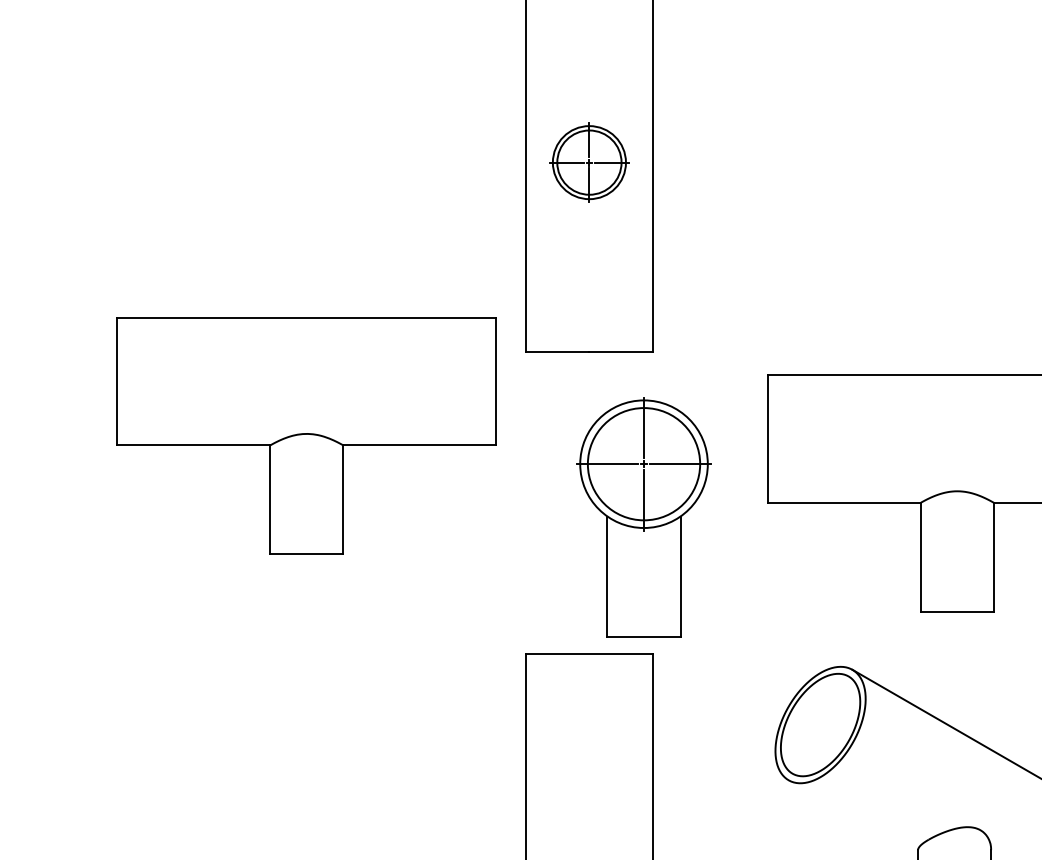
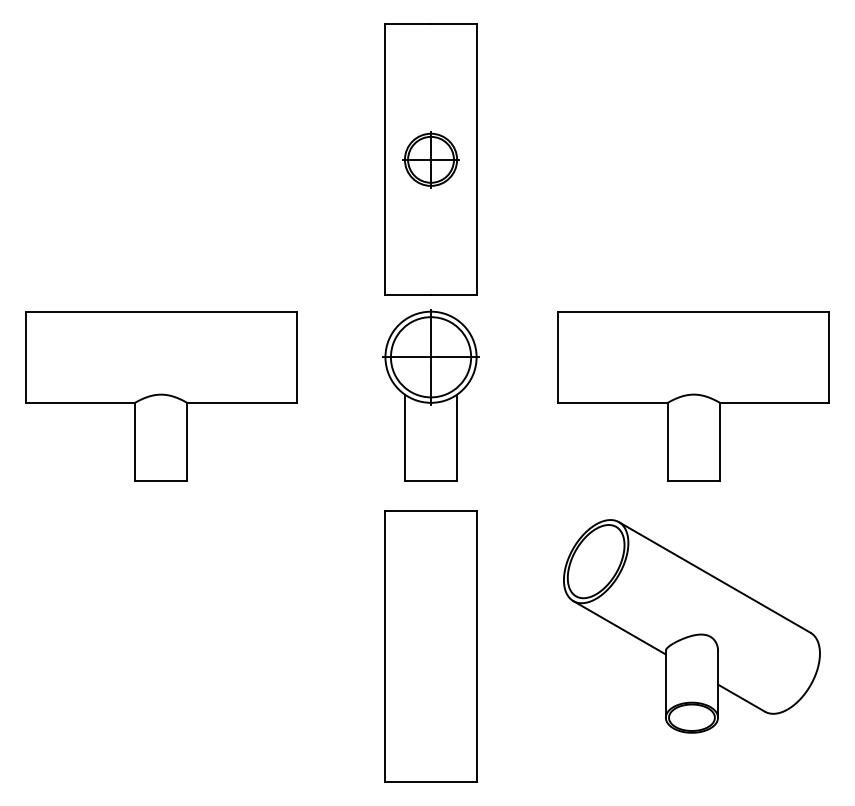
part: (307, 436) -> (161, 396), moved
part: (643, 517) -> (430, 395), moved
line: (853, 817) -> (619, 627), added

